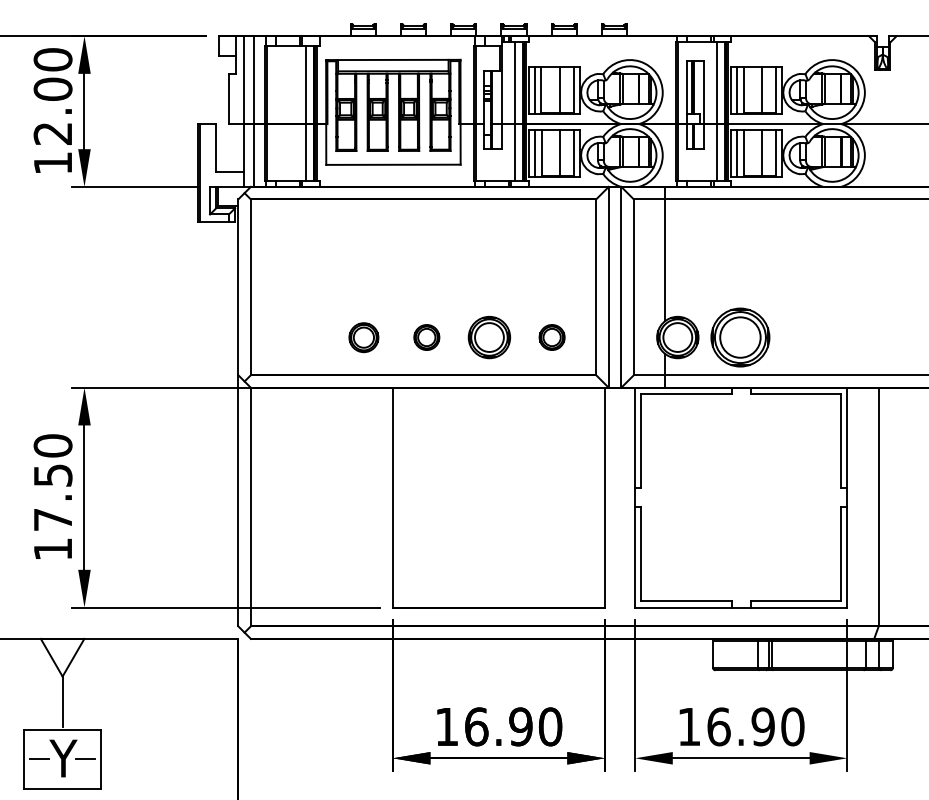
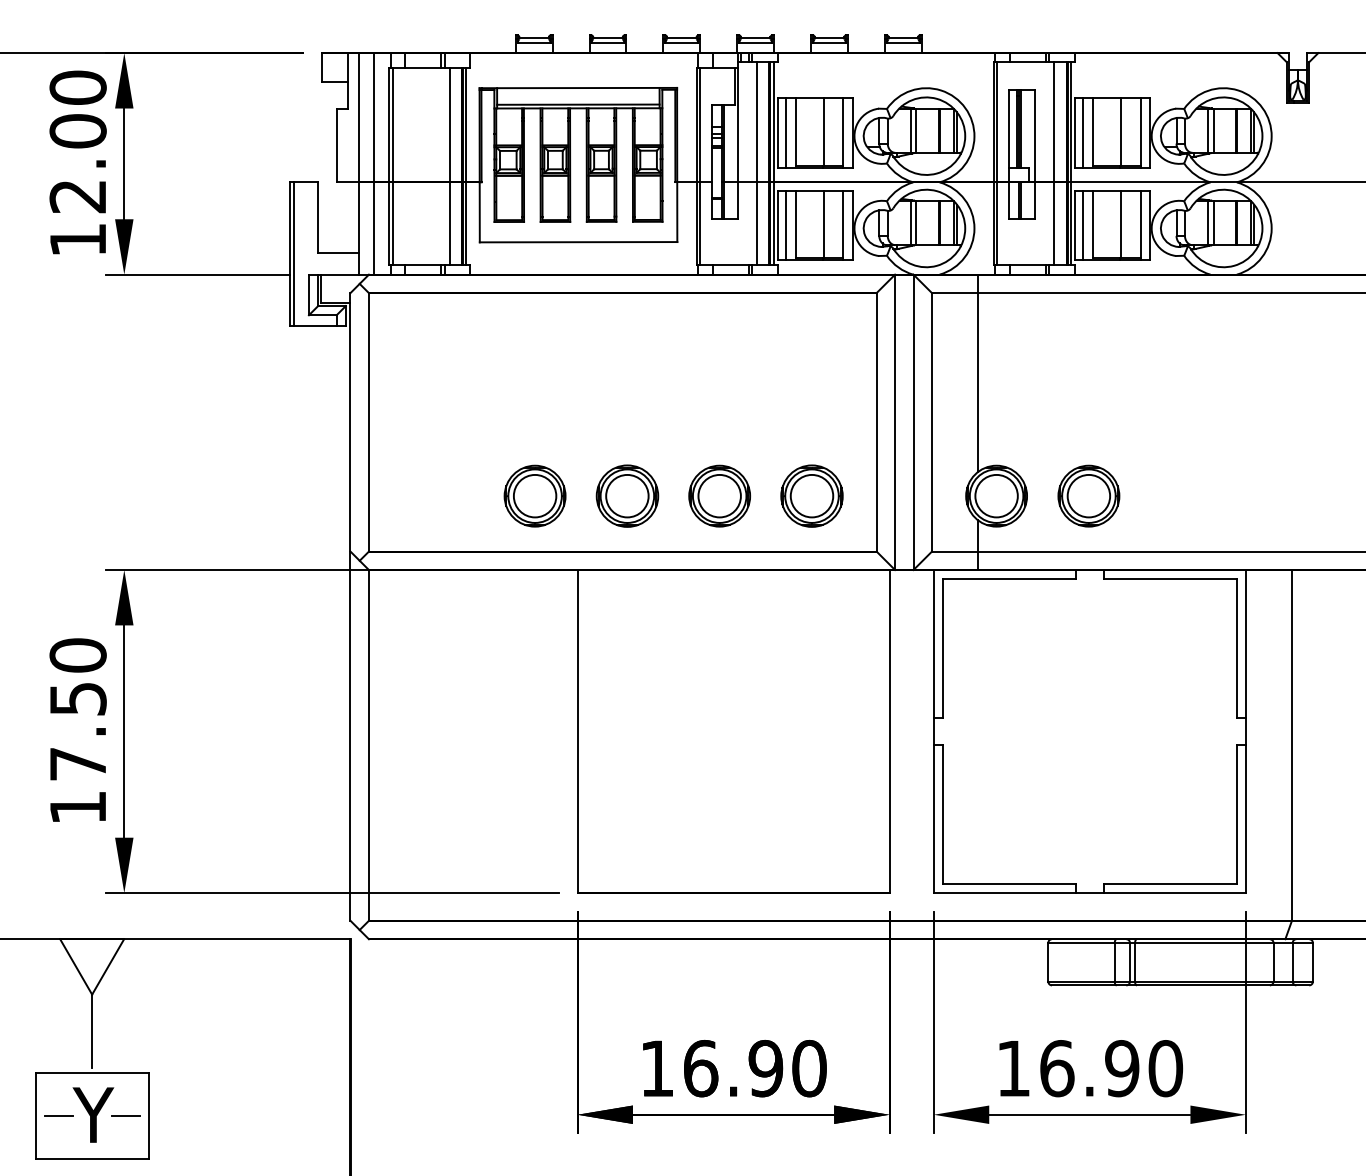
part: (363, 337) -> (534, 496), size x1.43
part: (426, 337) -> (627, 496), size x1.67
part: (551, 337) -> (810, 496), size x1.67
part: (740, 337) -> (1088, 496), size x0.71

